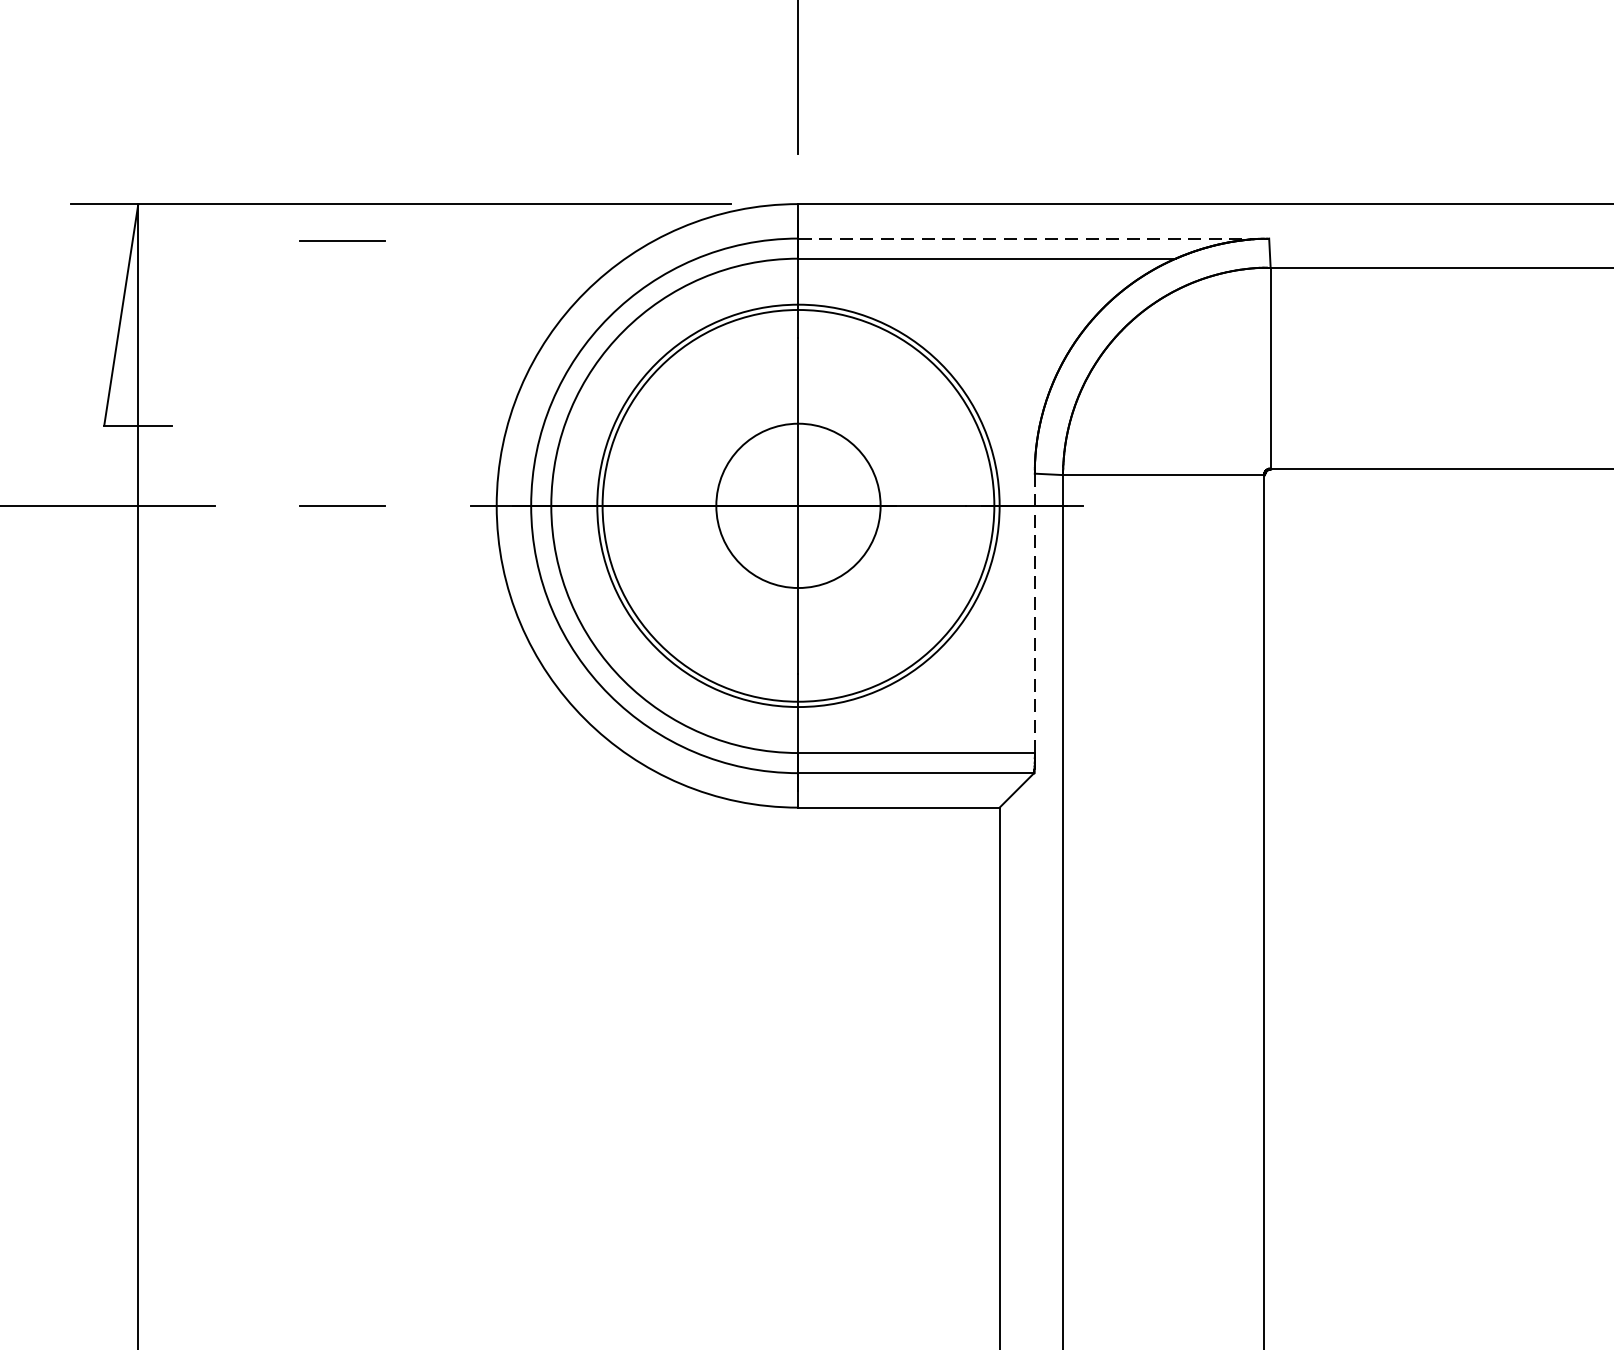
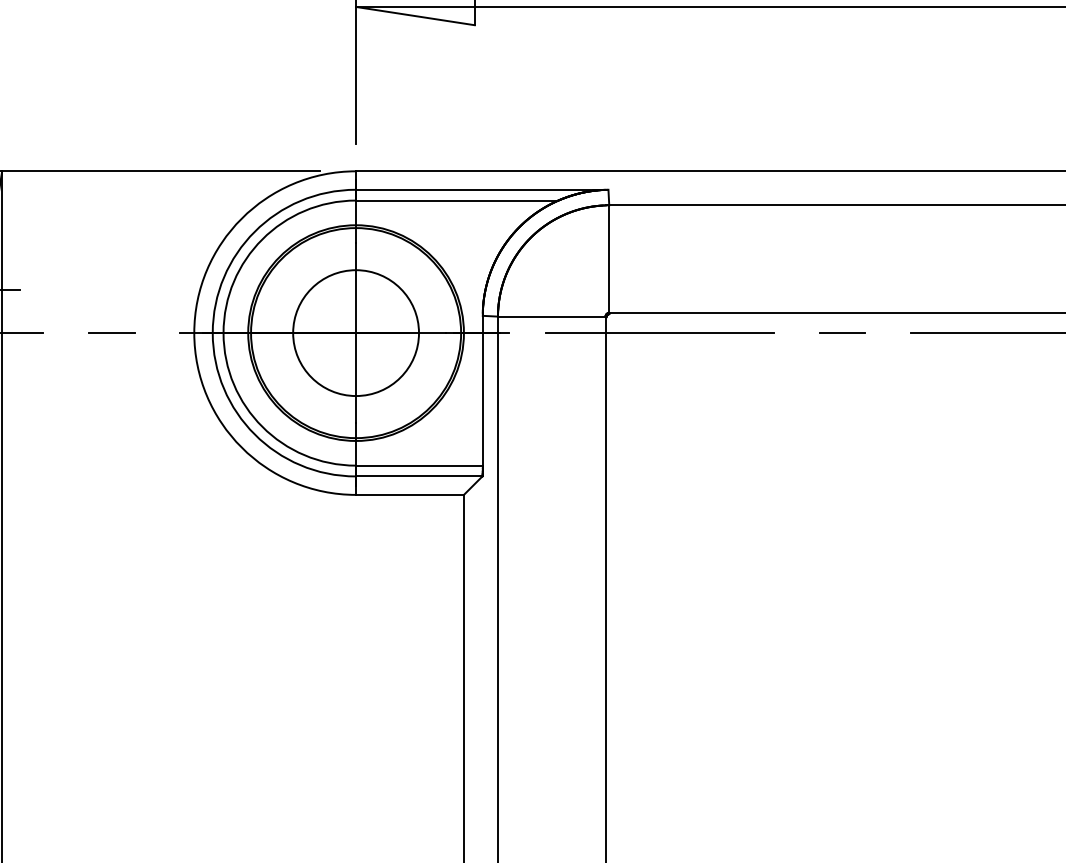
line: (1034, 238) -> (482, 189), dashed -> solid
line: (342, 239) -> (111, 190), removed
circle: (799, 506) -> (356, 333), size x1.43
line: (1364, 506) -> (659, 333), added
line: (1034, 612) -> (482, 390), dashed -> solid

